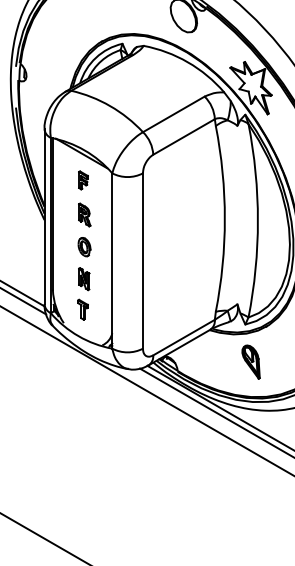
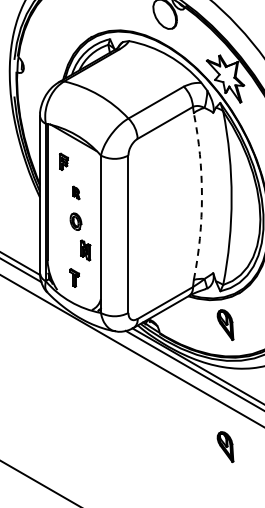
part: (82, 179) -> (63, 161), moved
part: (85, 214) -> (76, 192), size x0.6
arc: (224, 218) -> (201, 196), solid -> dashed
part: (84, 279) -> (85, 250), moved
part: (251, 498) -> (225, 447), added

